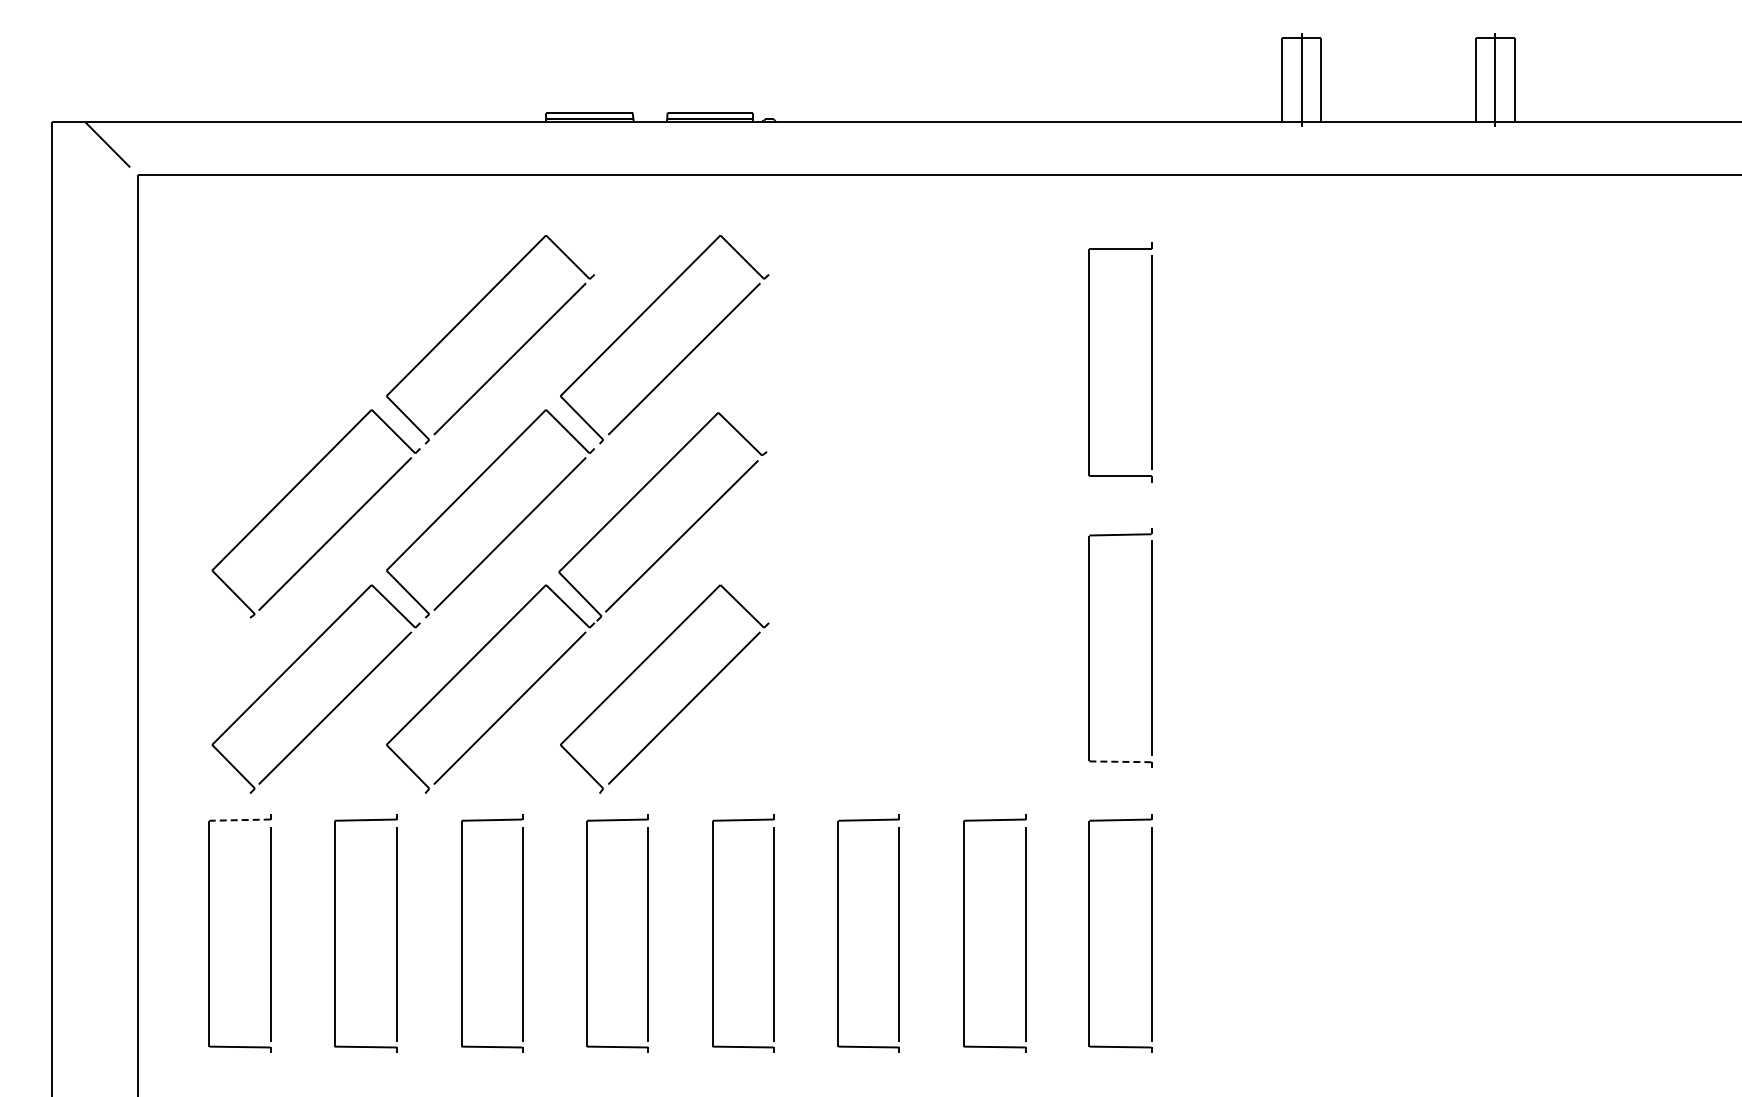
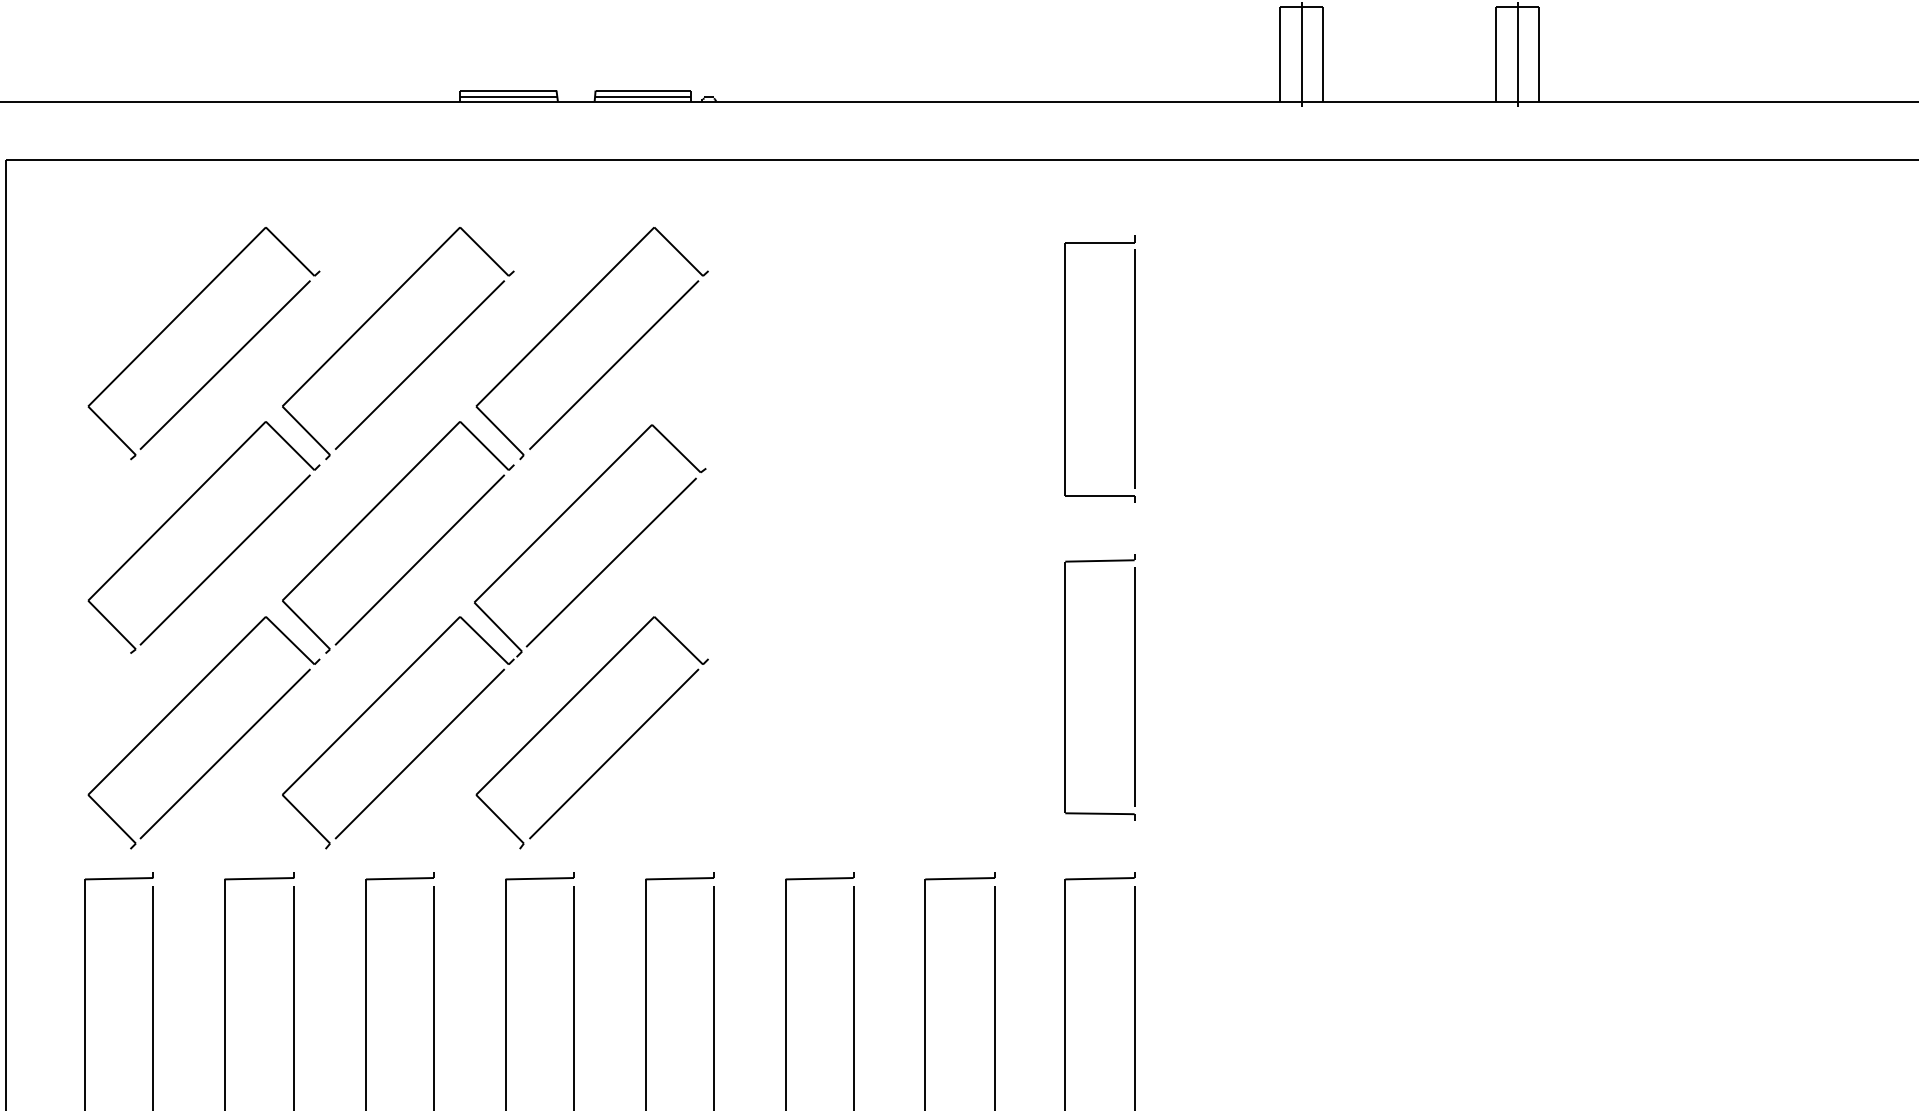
part: (334, 358) -> (224, 364), added
line: (1120, 761) -> (1099, 813), dashed -> solid
line: (240, 820) -> (119, 879), dashed -> solid

